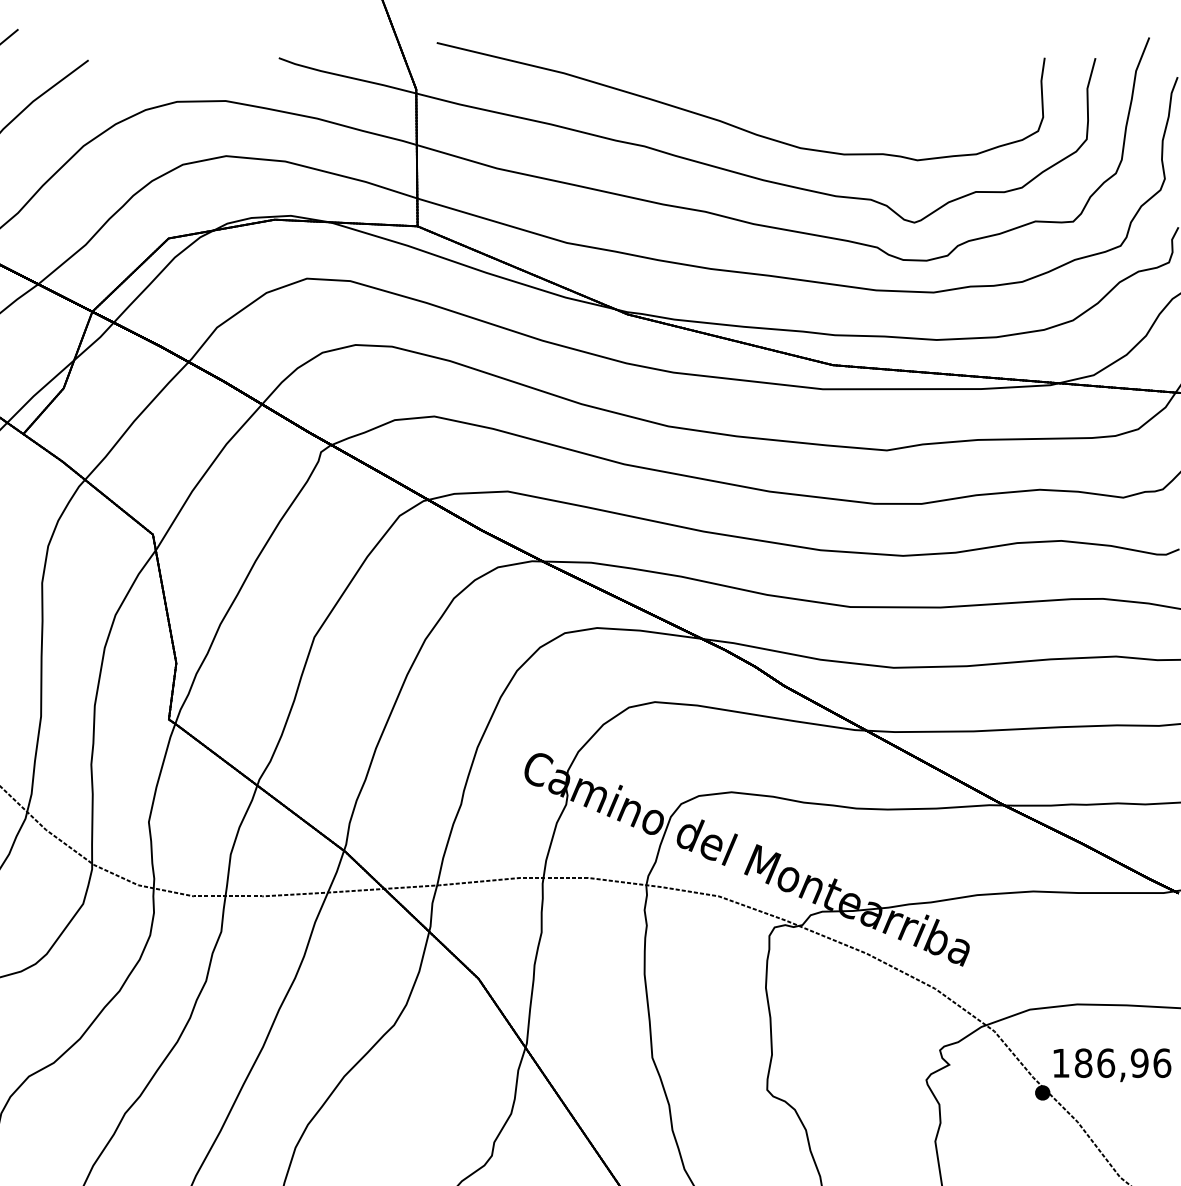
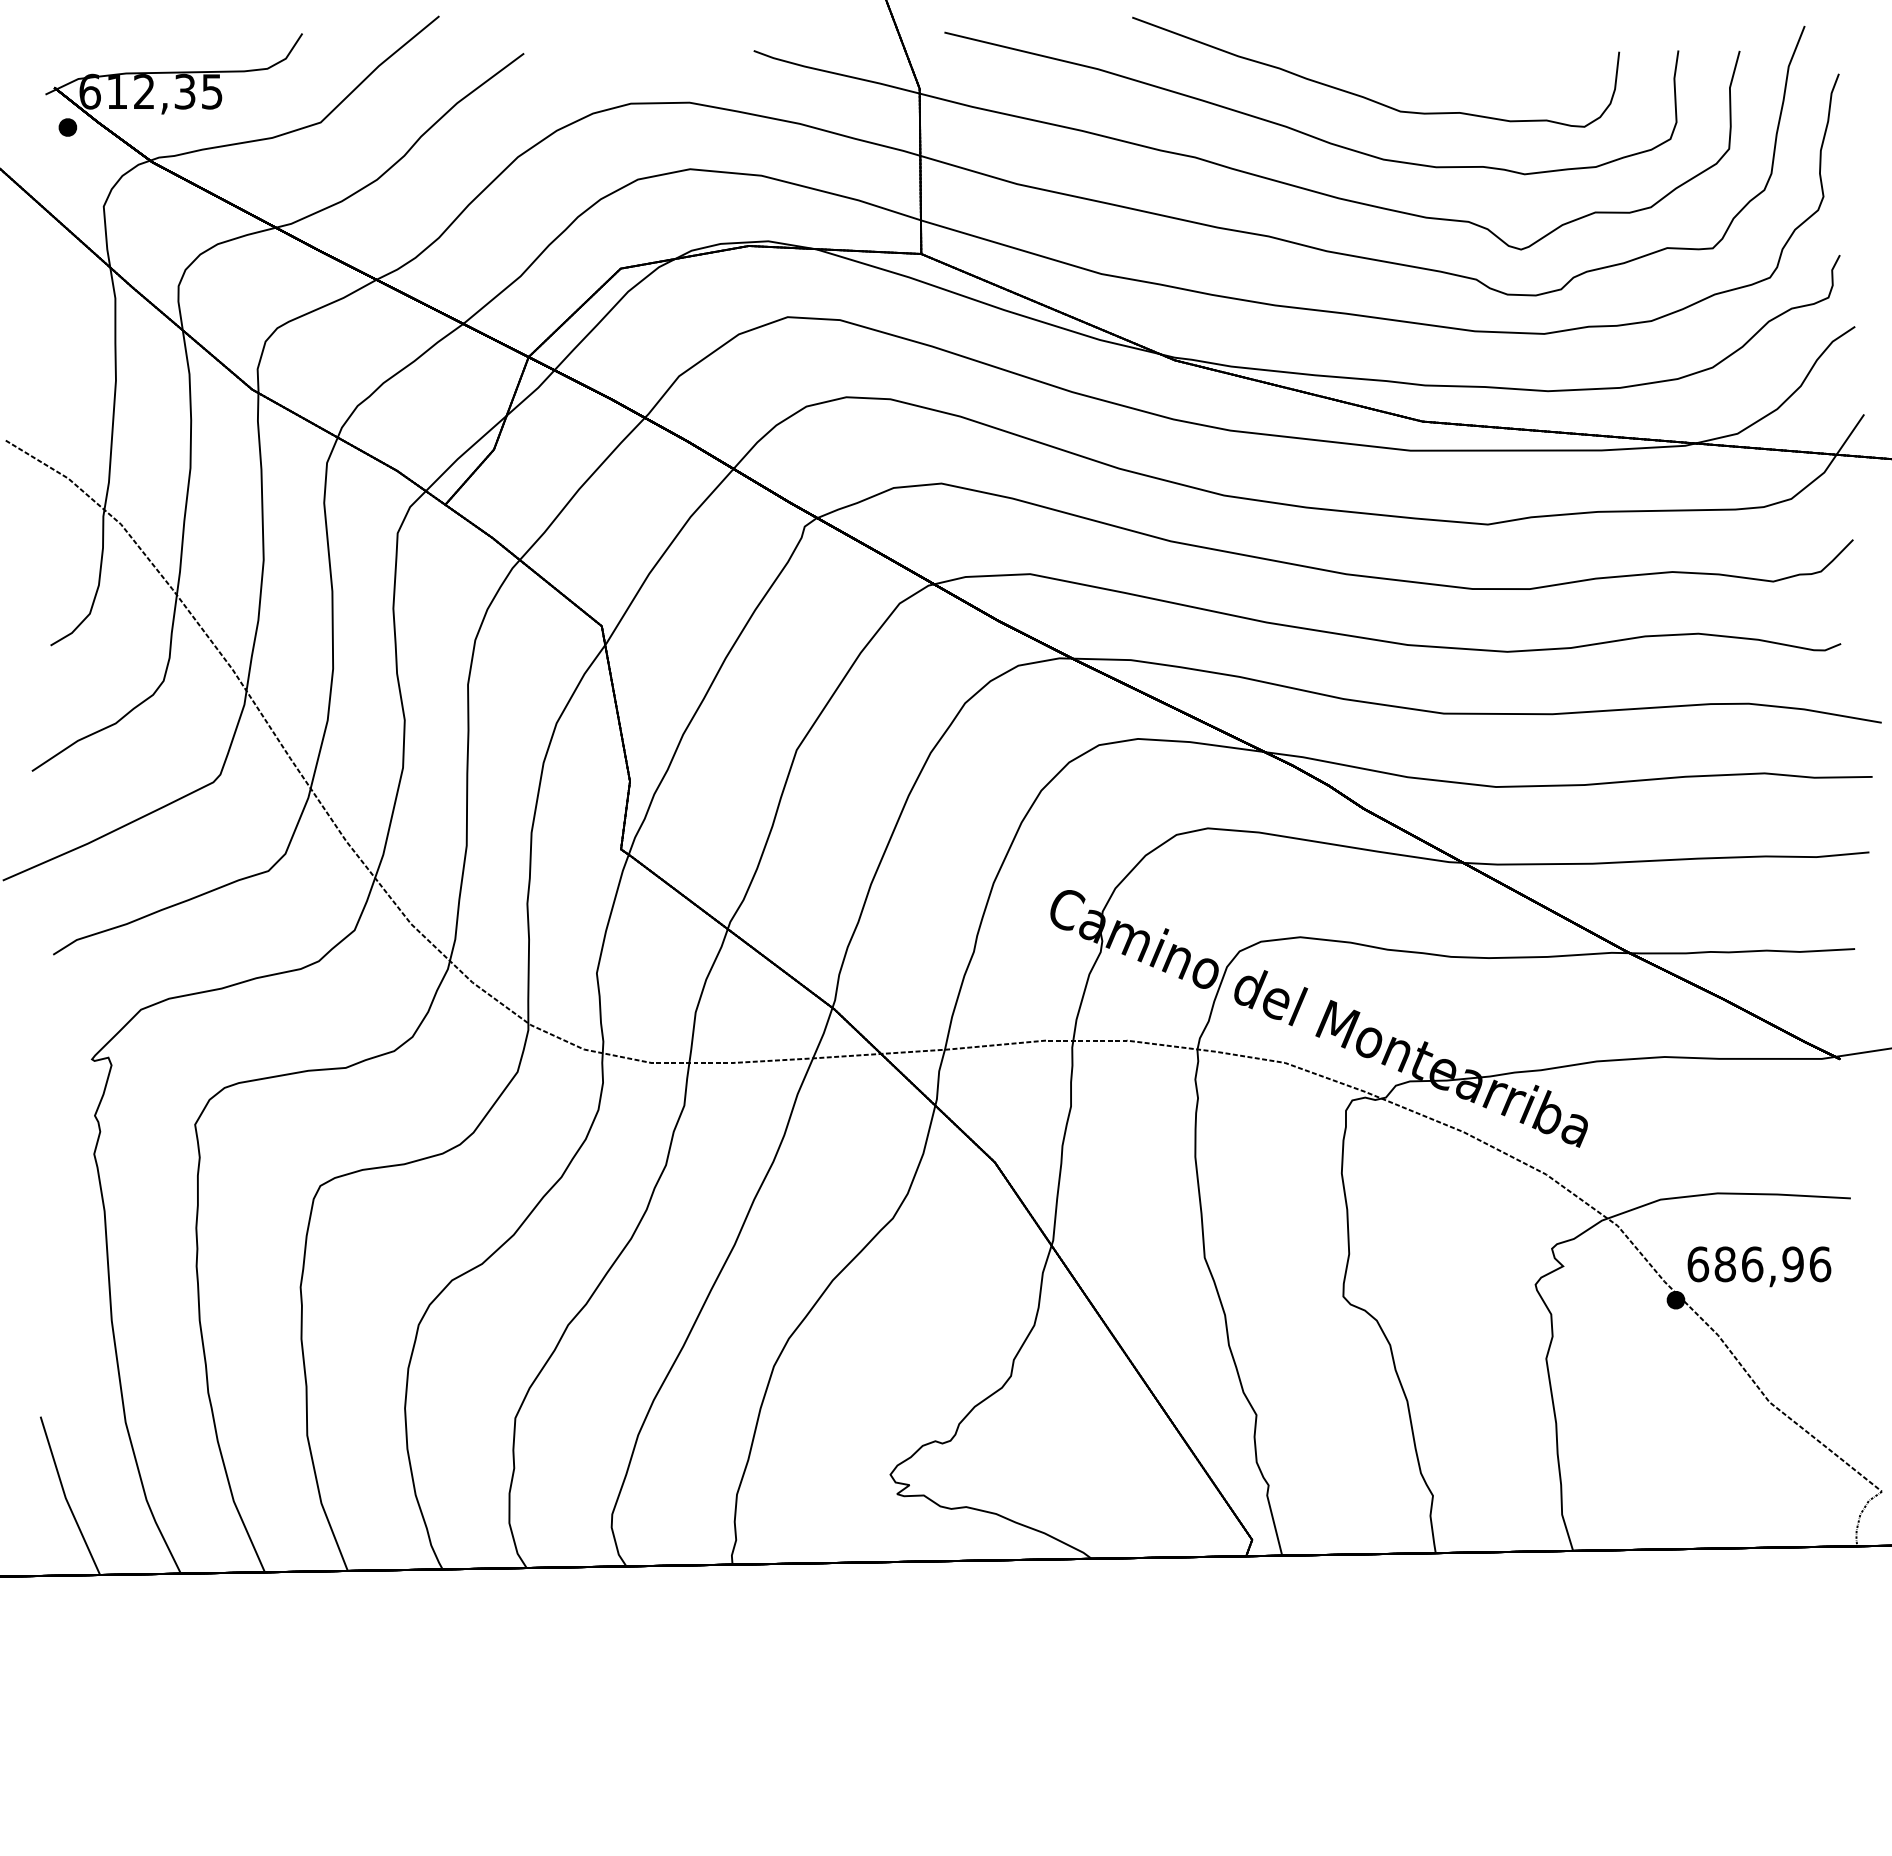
curve: (787, 96) -> (1367, 97), added
text: (1061, 1063) -> (1698, 1264), 186,96 -> 686,96

